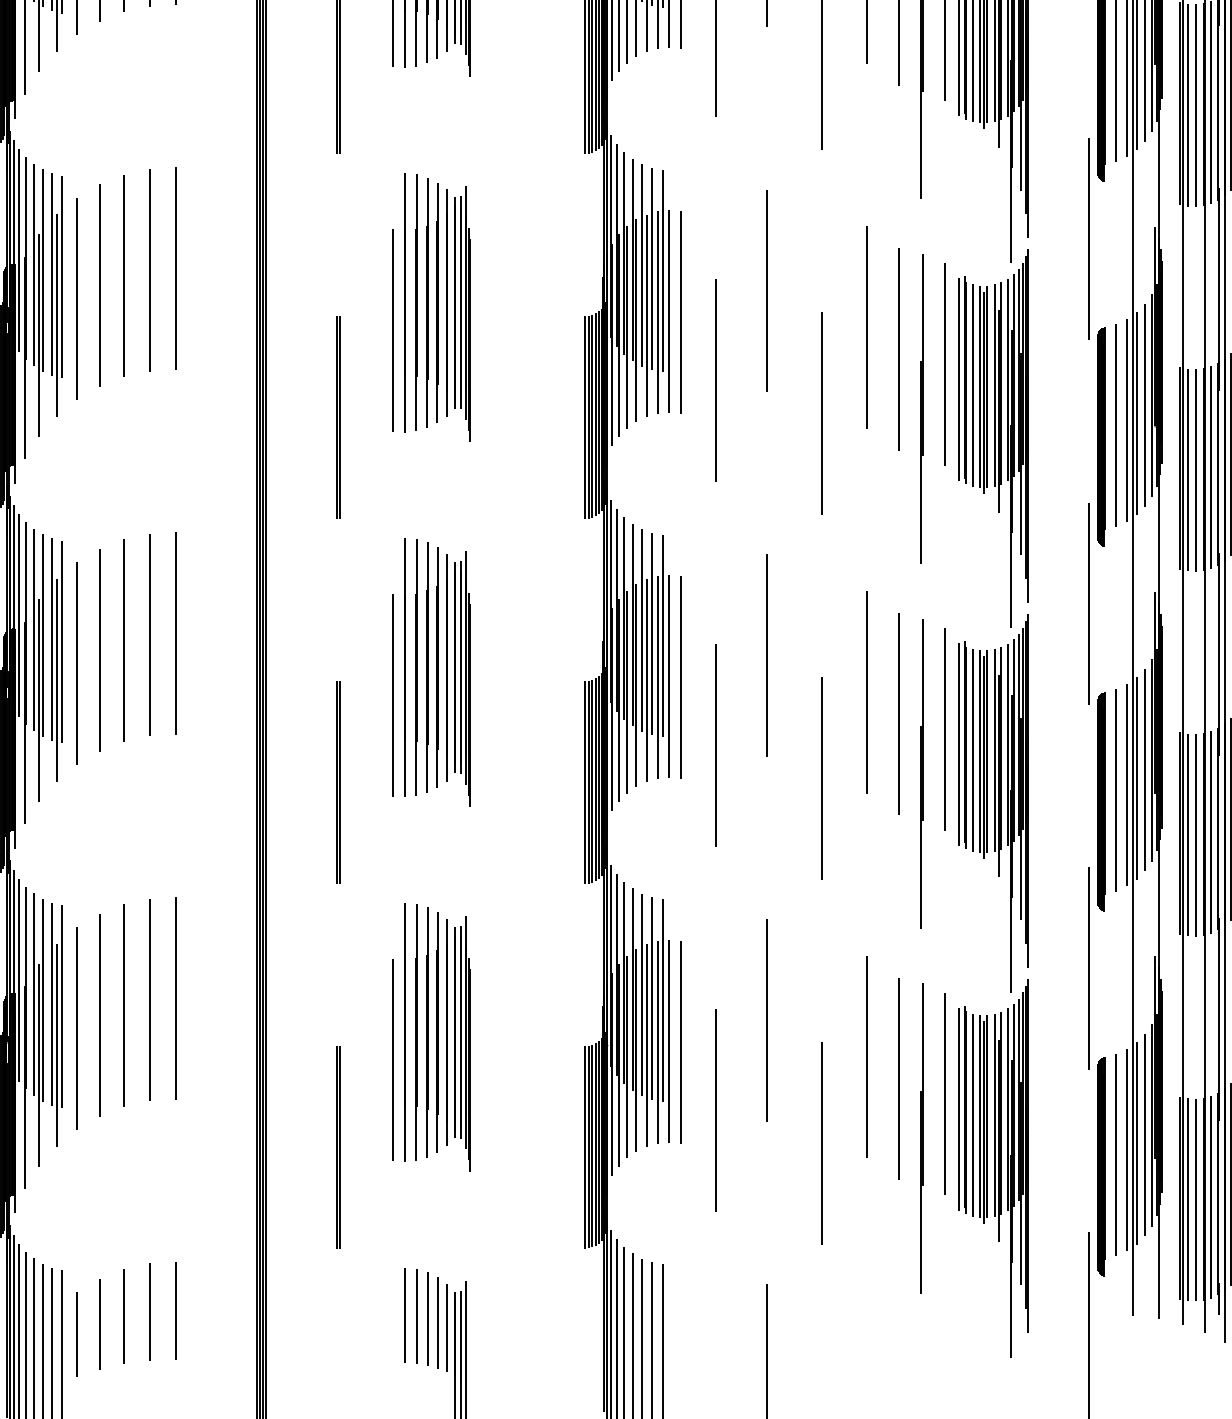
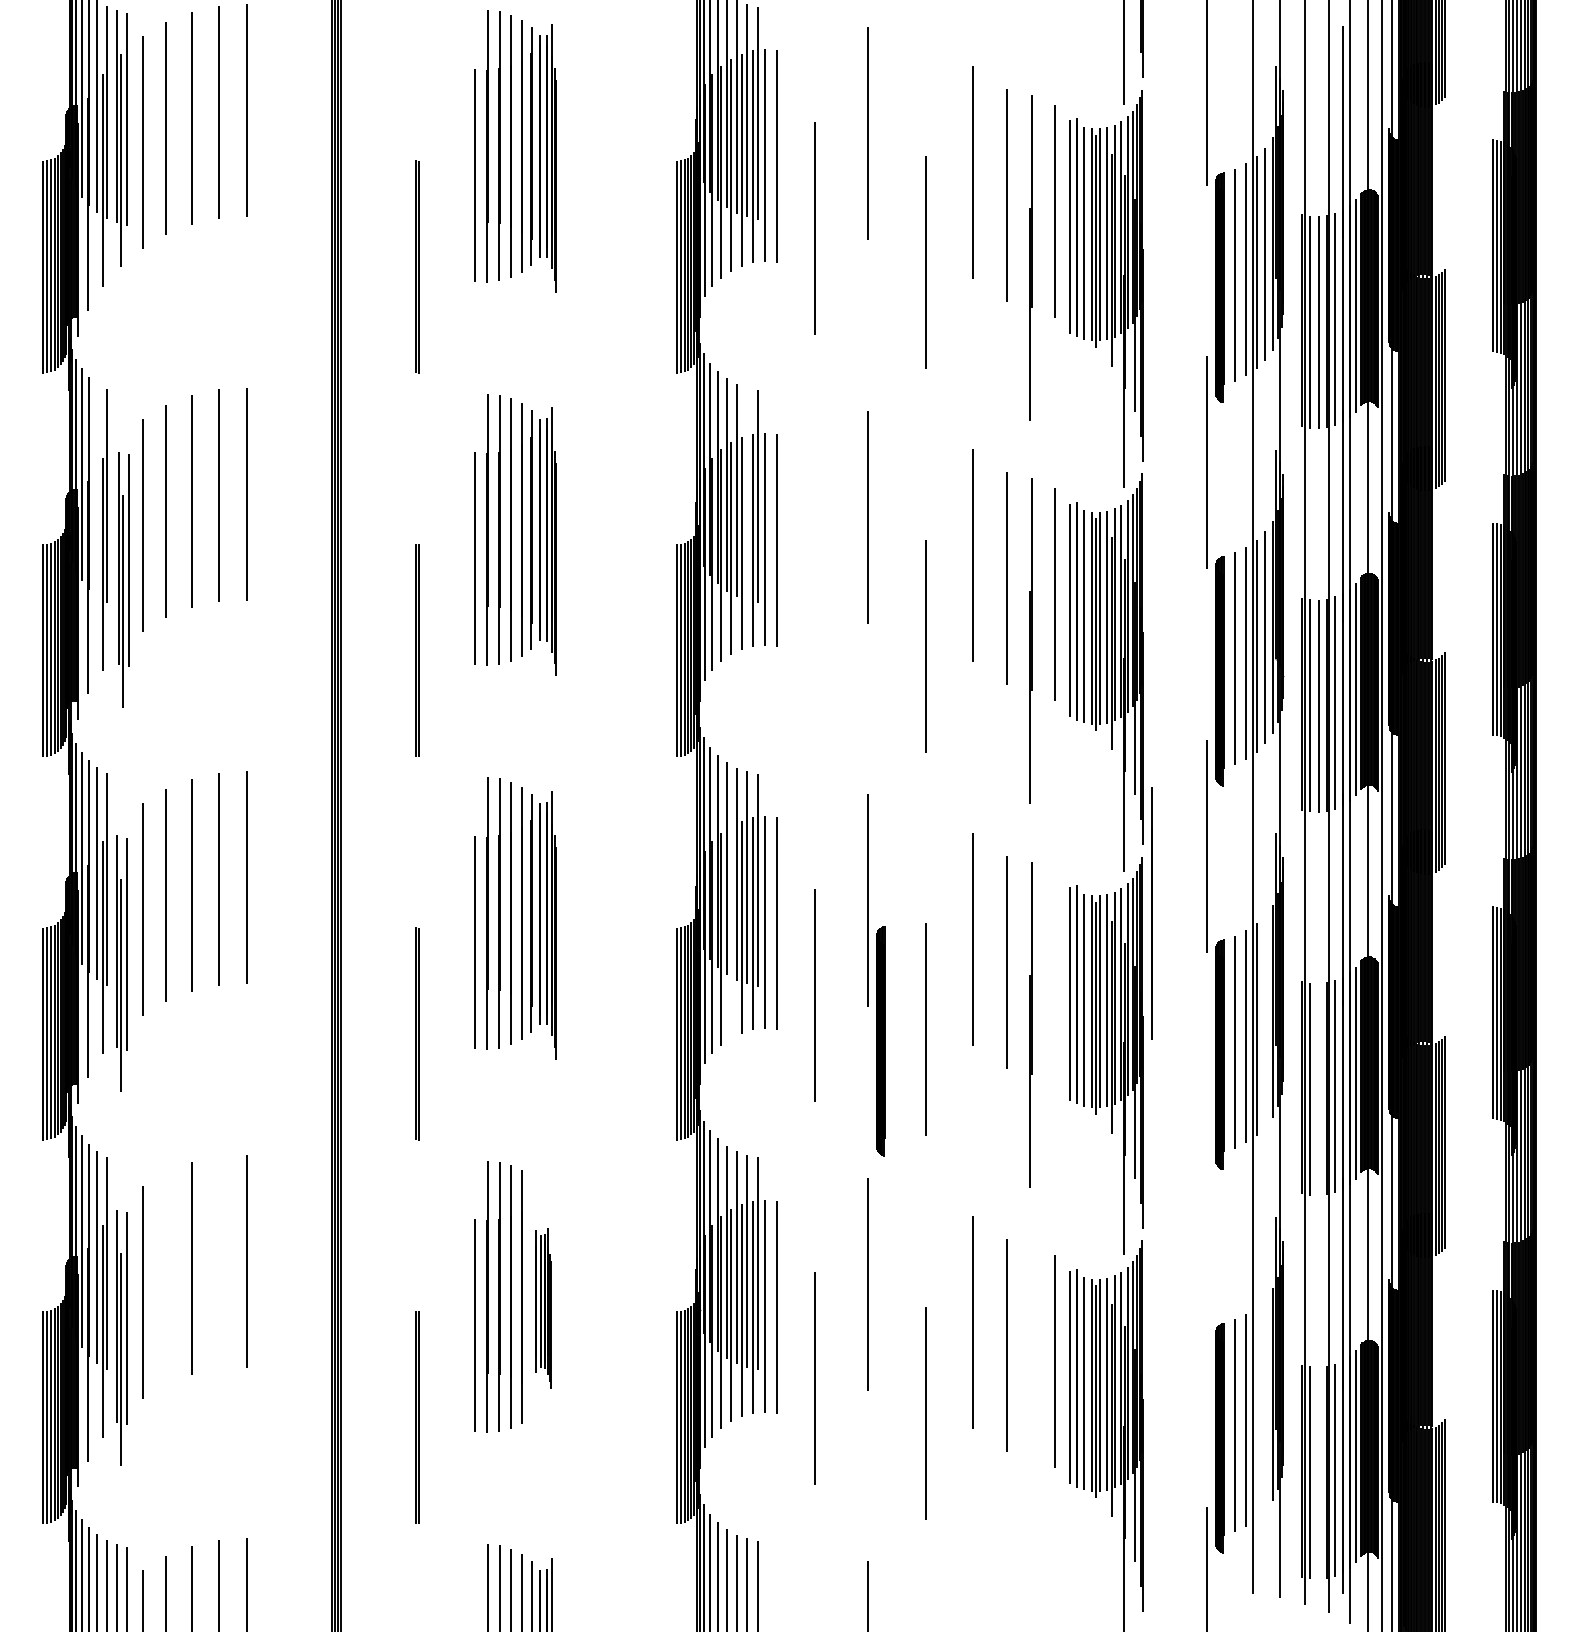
line: (33, 264) -> (97, 489), removed
line: (652, 268) -> (747, 493), removed
part: (56, 294) -> (123, 579), moved
line: (716, 380) -> (814, 611), removed
part: (56, 660) -> (121, 963), moved
line: (1036, 667) -> (1151, 913), added
line: (636, 684) -> (730, 931), removed
line: (945, 728) -> (1055, 977), removed
line: (1145, 769) -> (1265, 1020), removed
part: (778, 789) -> (880, 1041), added
line: (1195, 835) -> (1318, 1089), removed
line: (1089, 968) -> (1207, 1229), removed
line: (149, 999) -> (218, 1262), removed
line: (99, 1014) -> (166, 1278), removed
part: (56, 1024) -> (121, 1337), moved
part: (458, 1043) -> (543, 1308), size x0.6
line: (1145, 1134) -> (1265, 1404), removed
part: (921, 1137) -> (1030, 1407), removed
line: (1136, 1142) -> (1256, 1412), removed
line: (1195, 1199) -> (1318, 1472), removed

